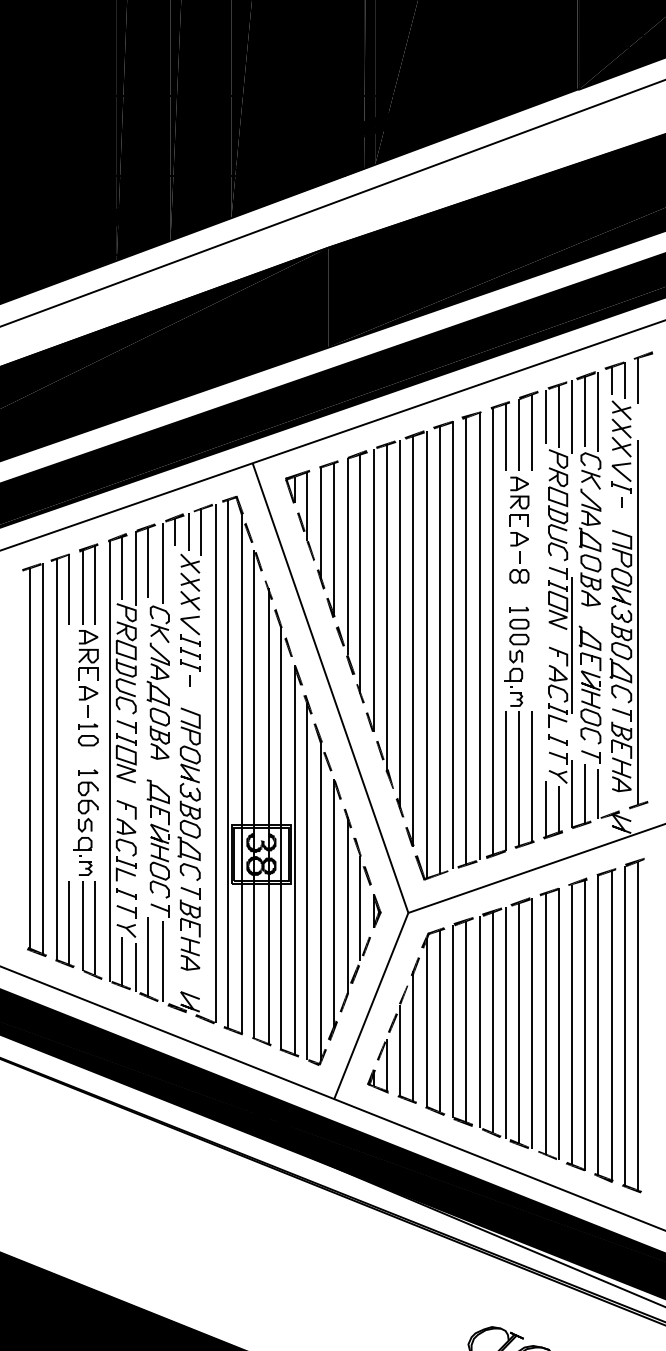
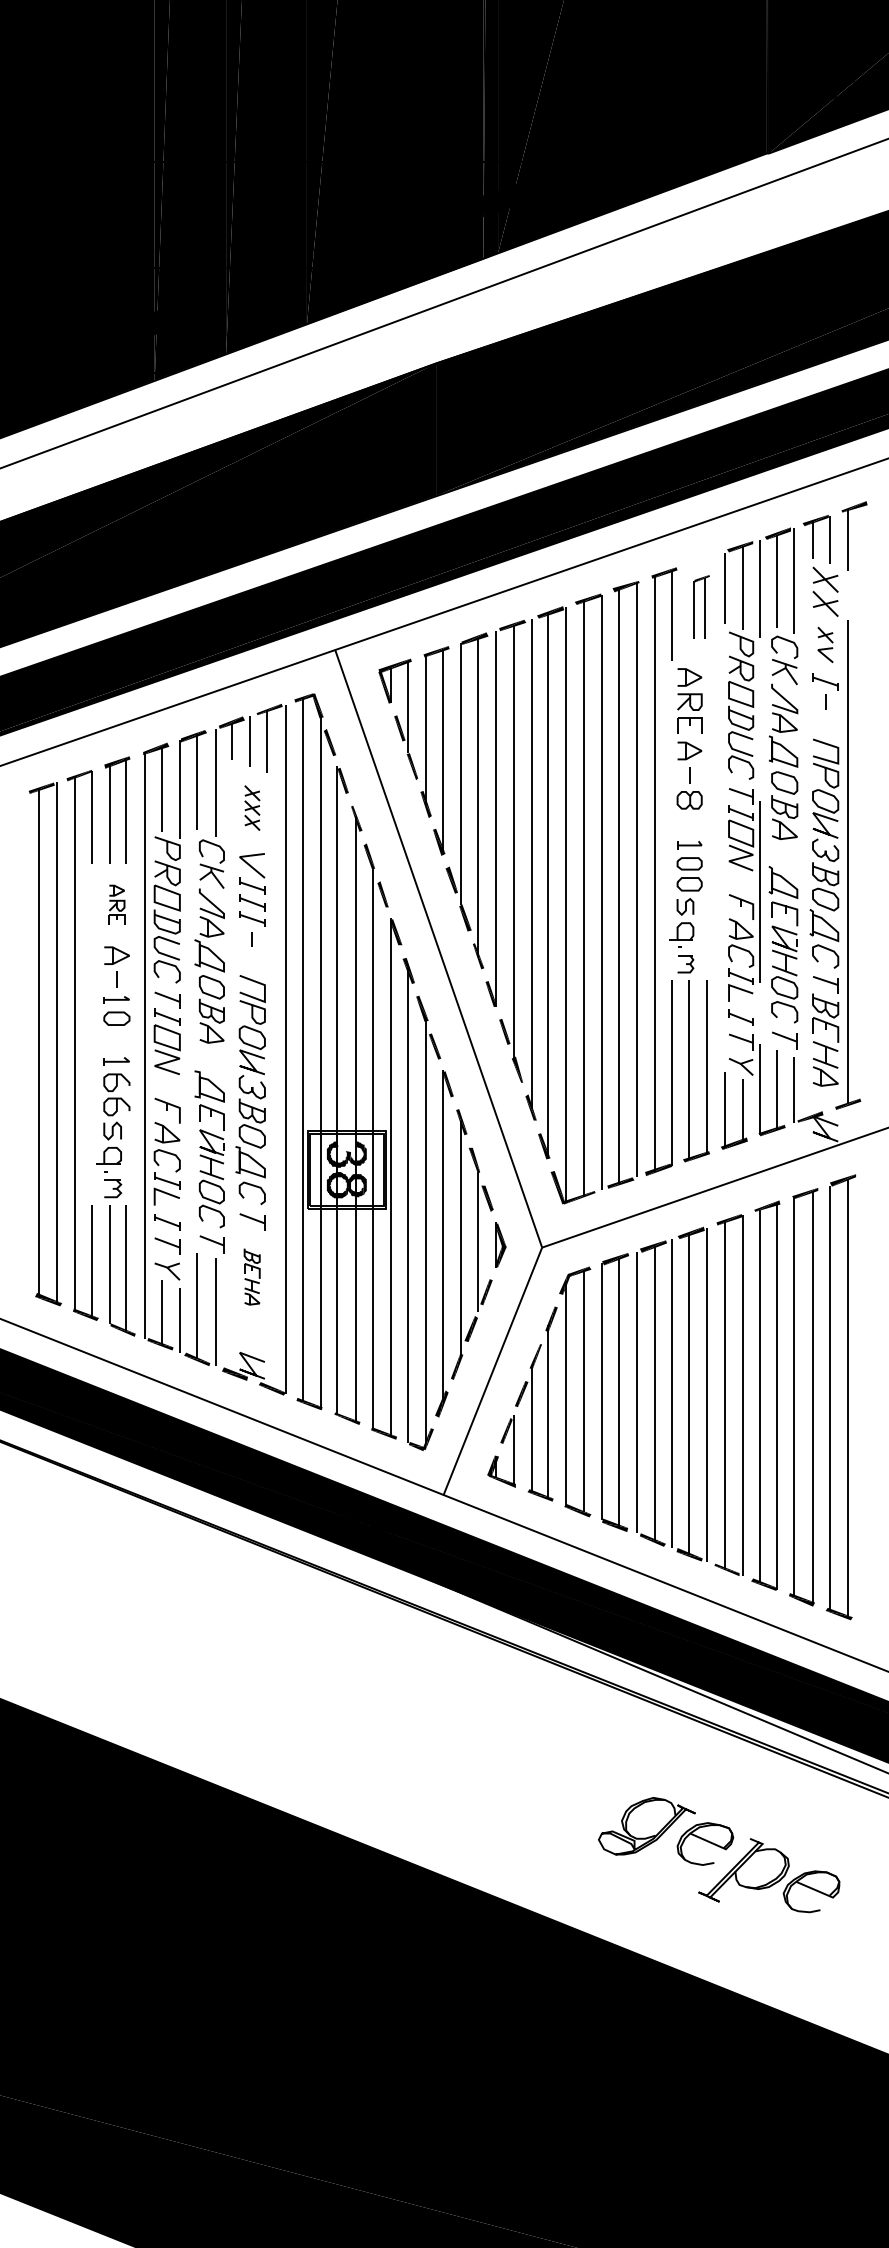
part: (528, 430) -> (701, 606), size x0.6
part: (621, 459) -> (825, 644), size x0.6
part: (190, 581) -> (252, 807), size x0.6
part: (88, 654) -> (116, 904), size x0.6
part: (189, 934) -> (251, 1276), size x0.6

